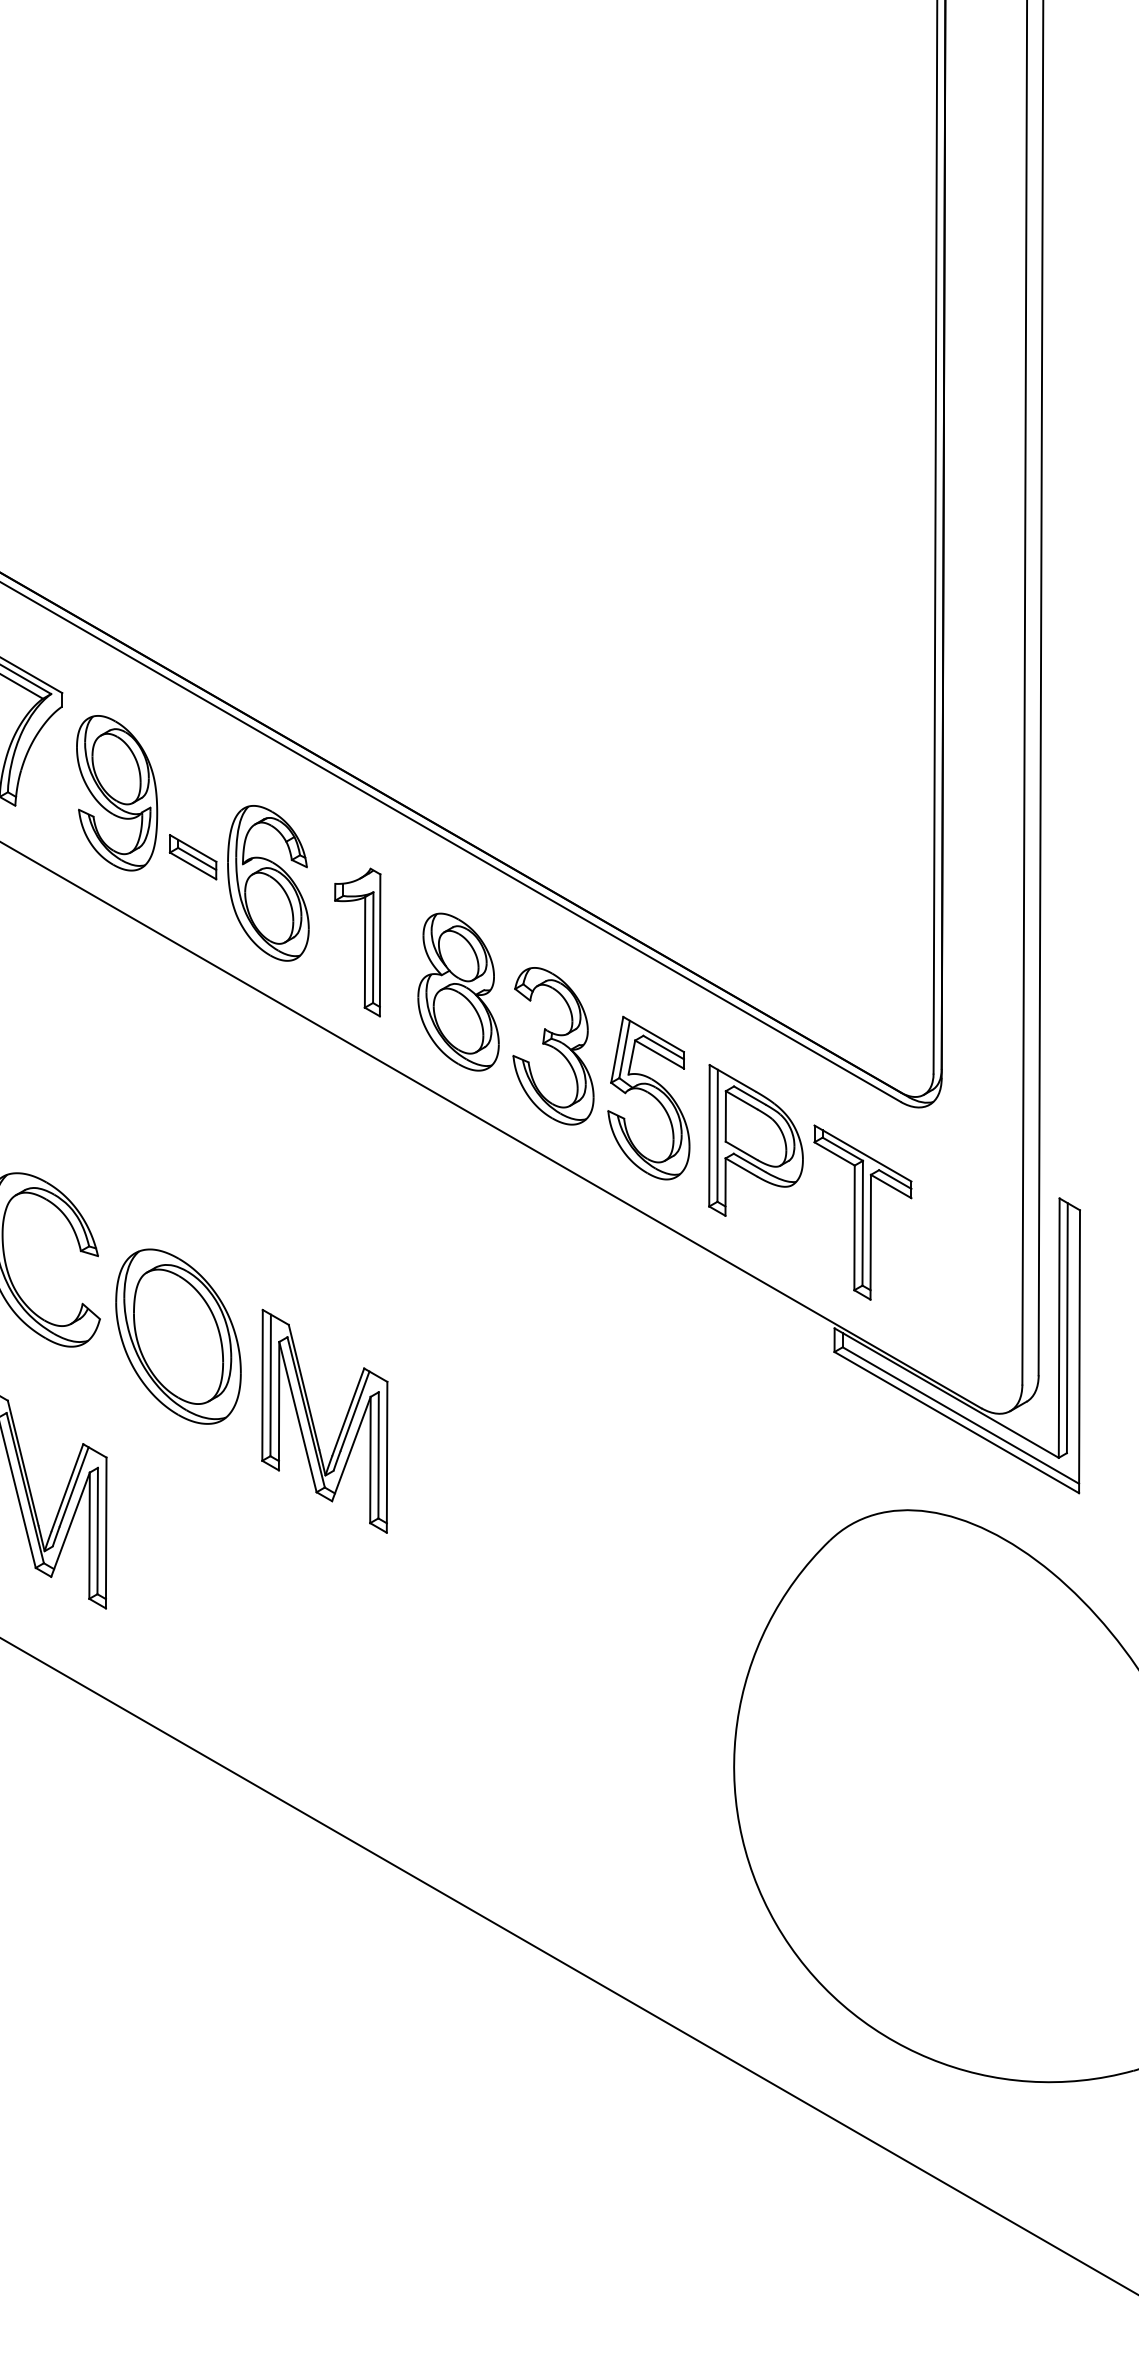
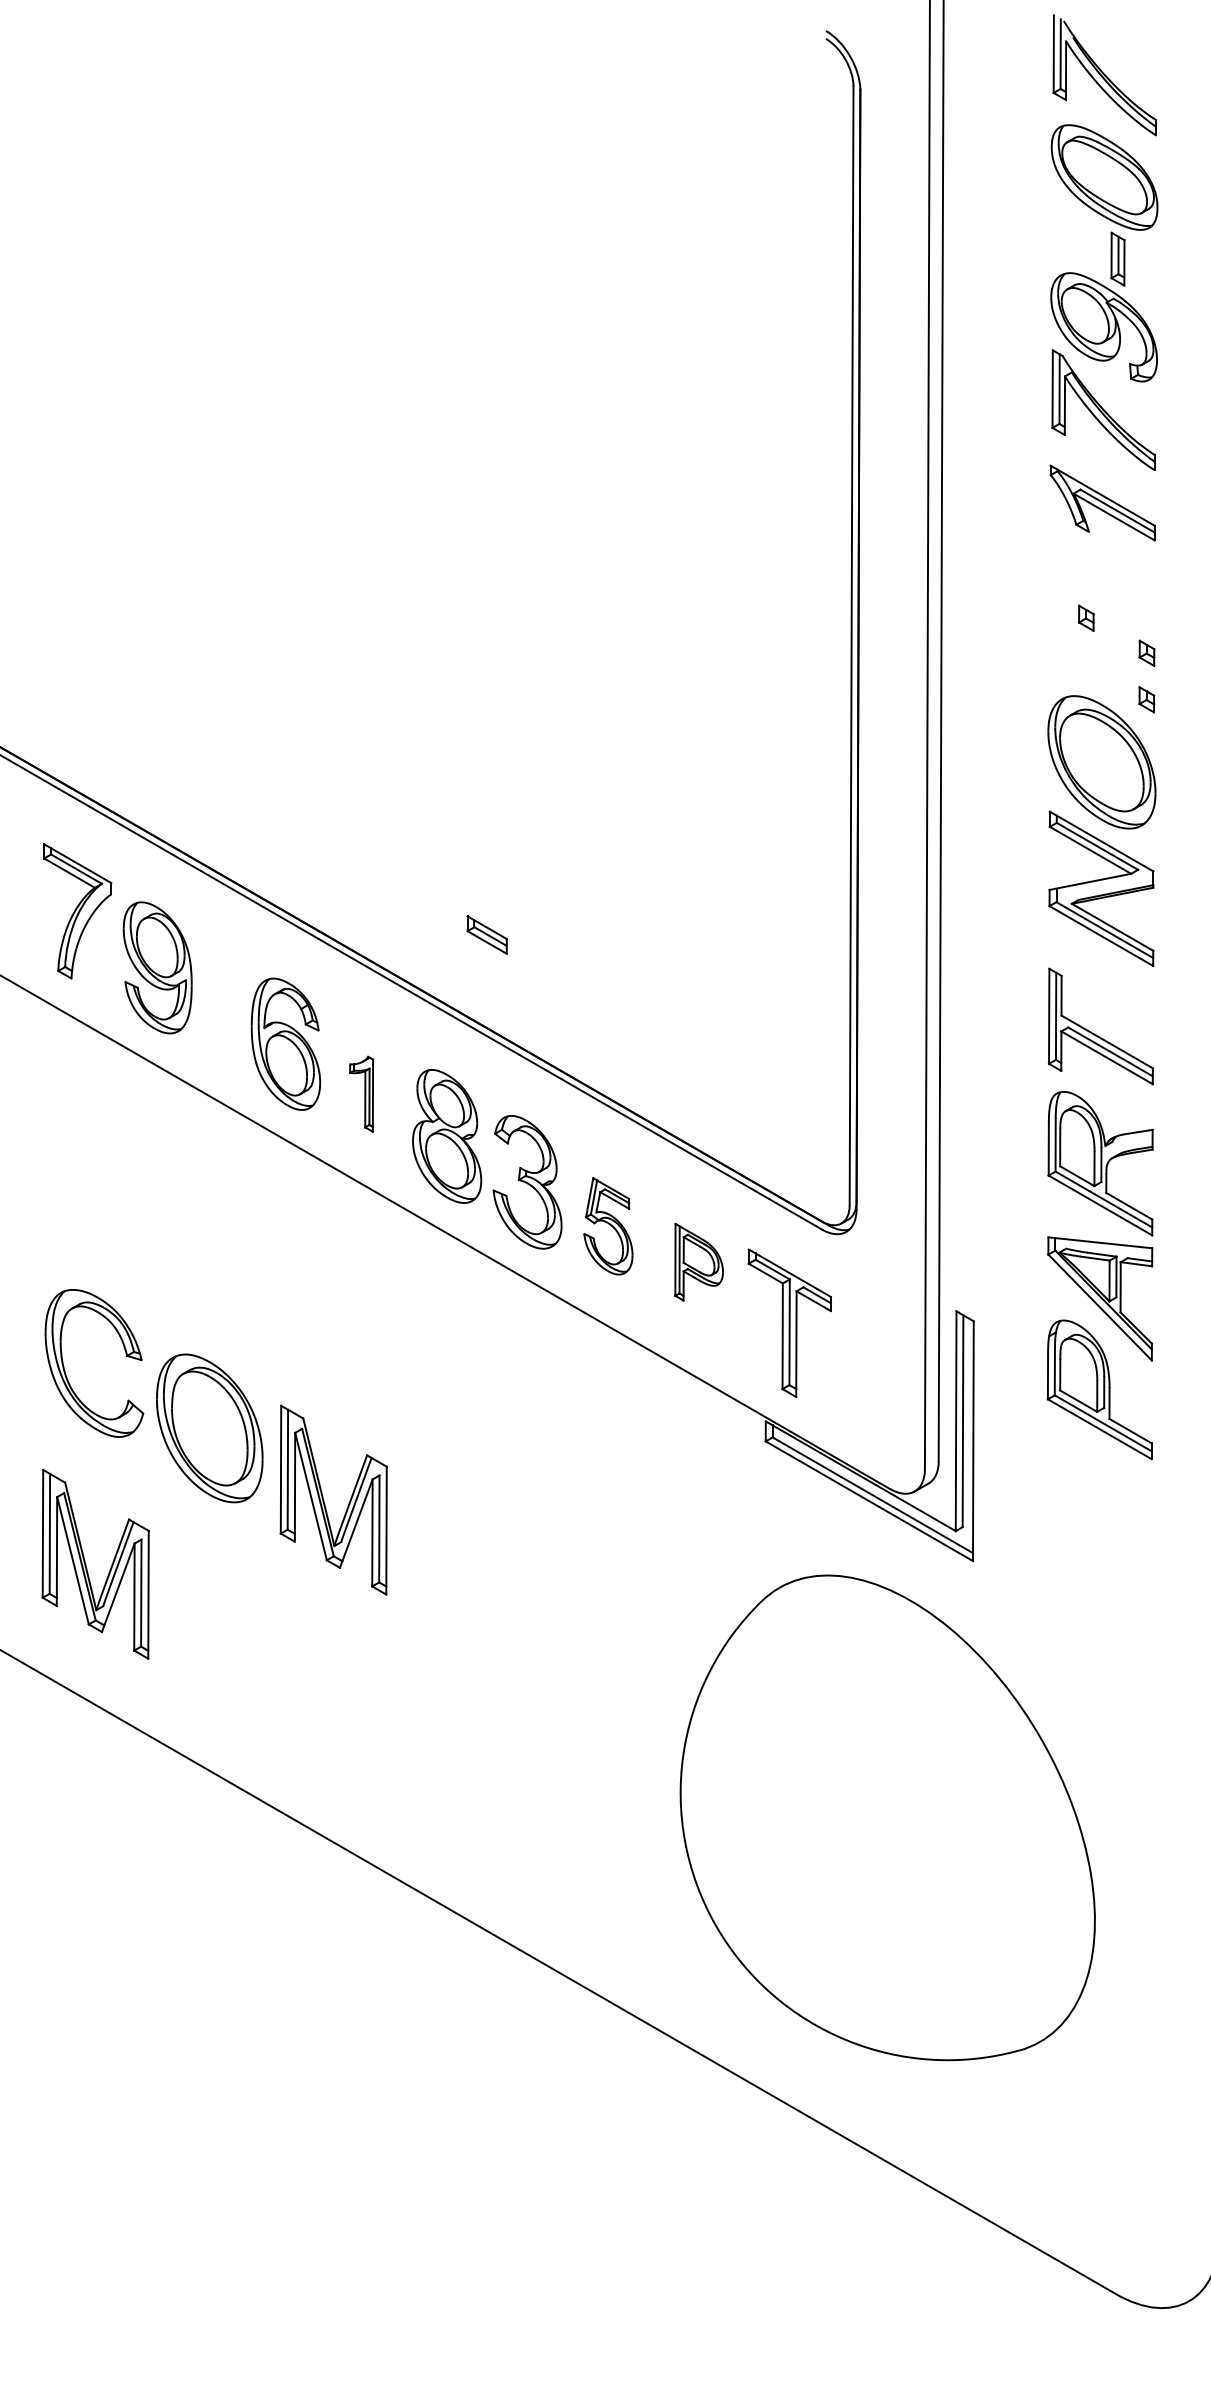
part: (192, 856) -> (486, 934), moved
part: (357, 941) -> (361, 1093), size x0.6
part: (648, 1098) -> (608, 1226), size x0.7
part: (755, 1140) -> (698, 1262), size x0.6

